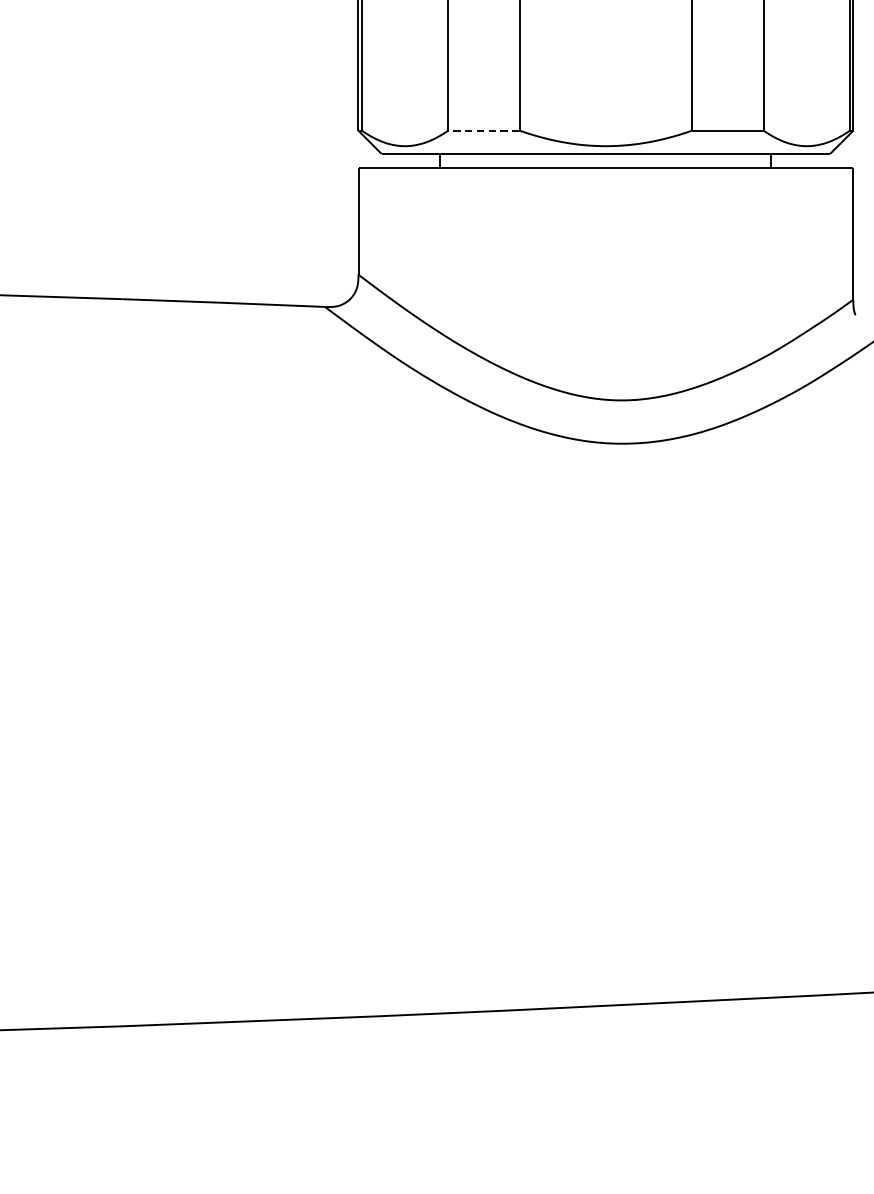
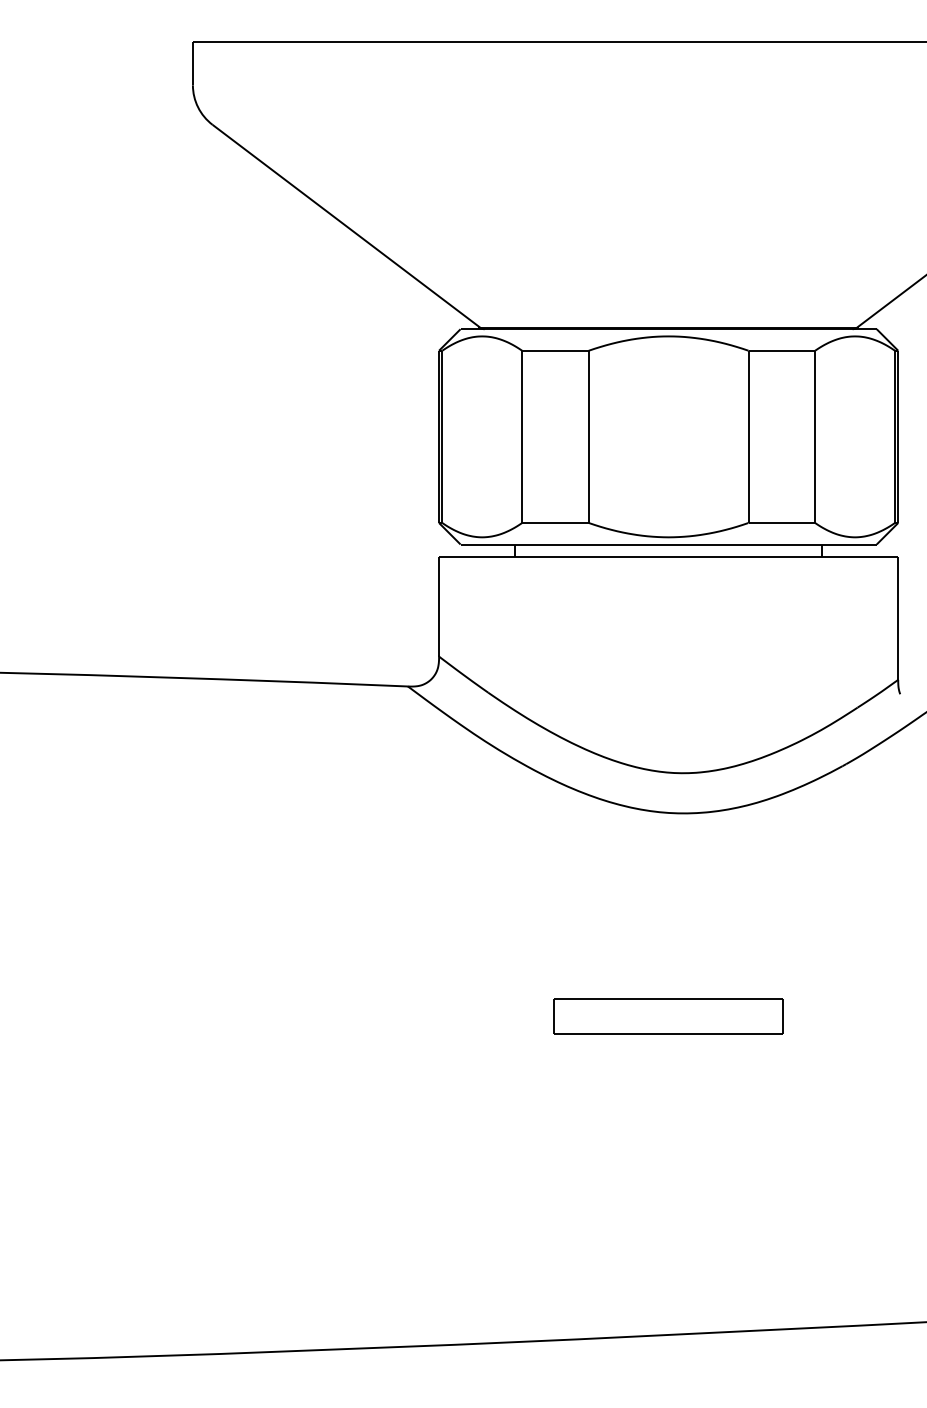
line: (482, 130) -> (554, 522), dashed -> solid
part: (605, 662) -> (668, 1016), added

